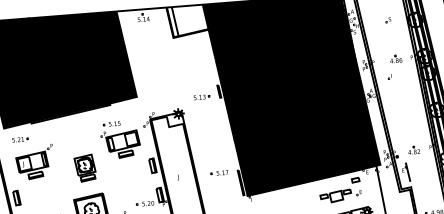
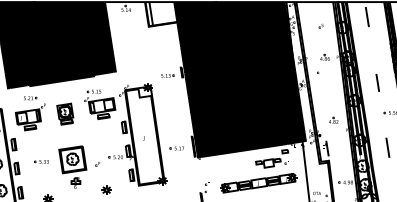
part: (20, 139) -> (30, 98), moved
part: (413, 149) -> (333, 119), moved
part: (85, 167) -> (65, 113), moved
part: (218, 173) -> (176, 148), moved

